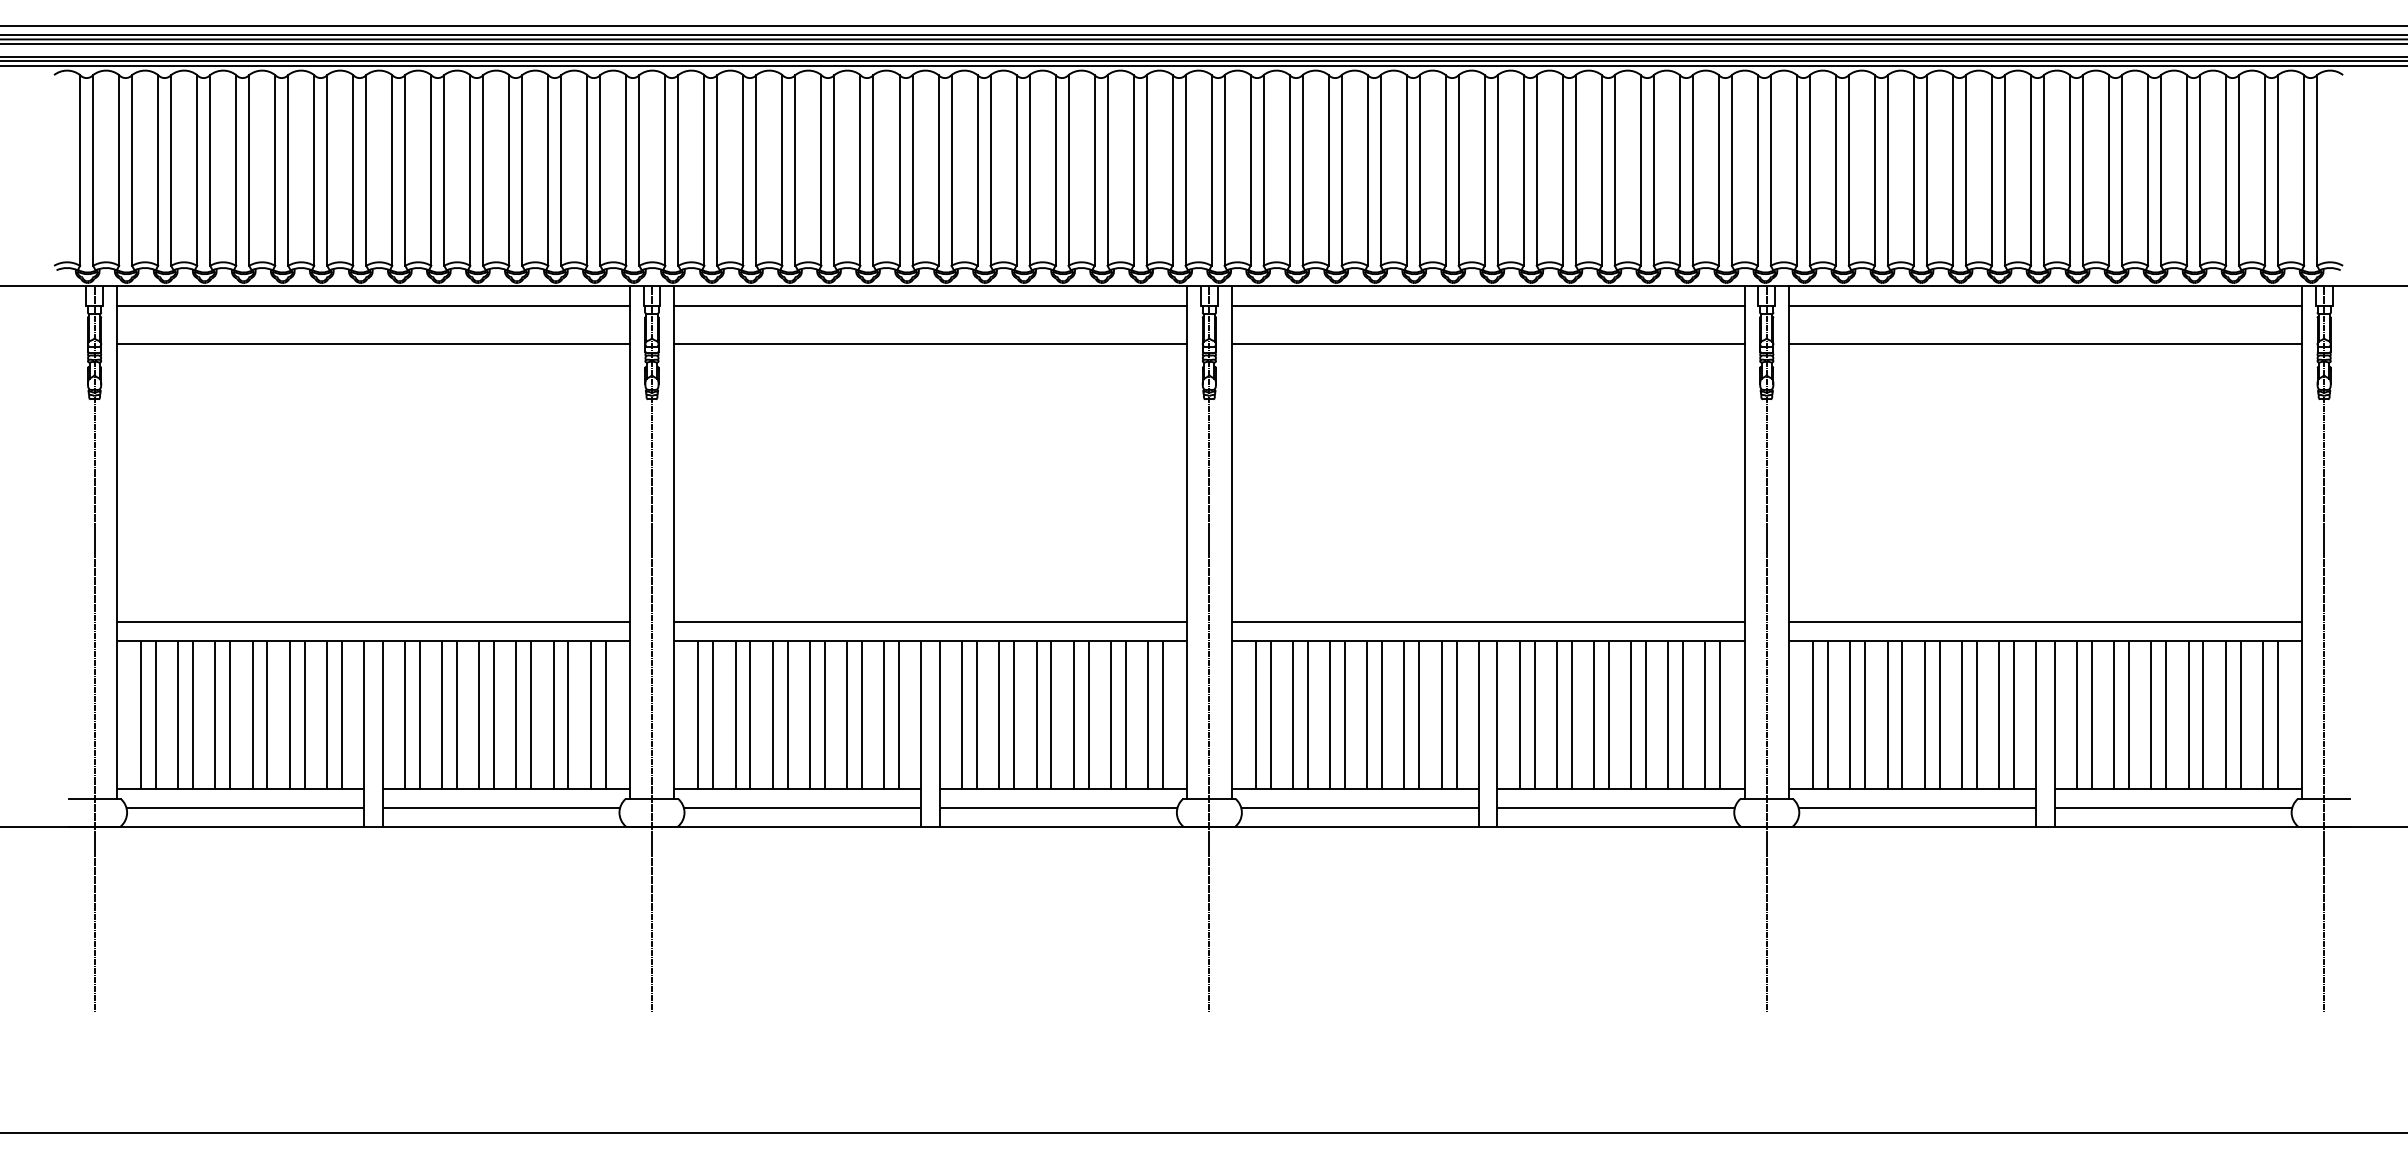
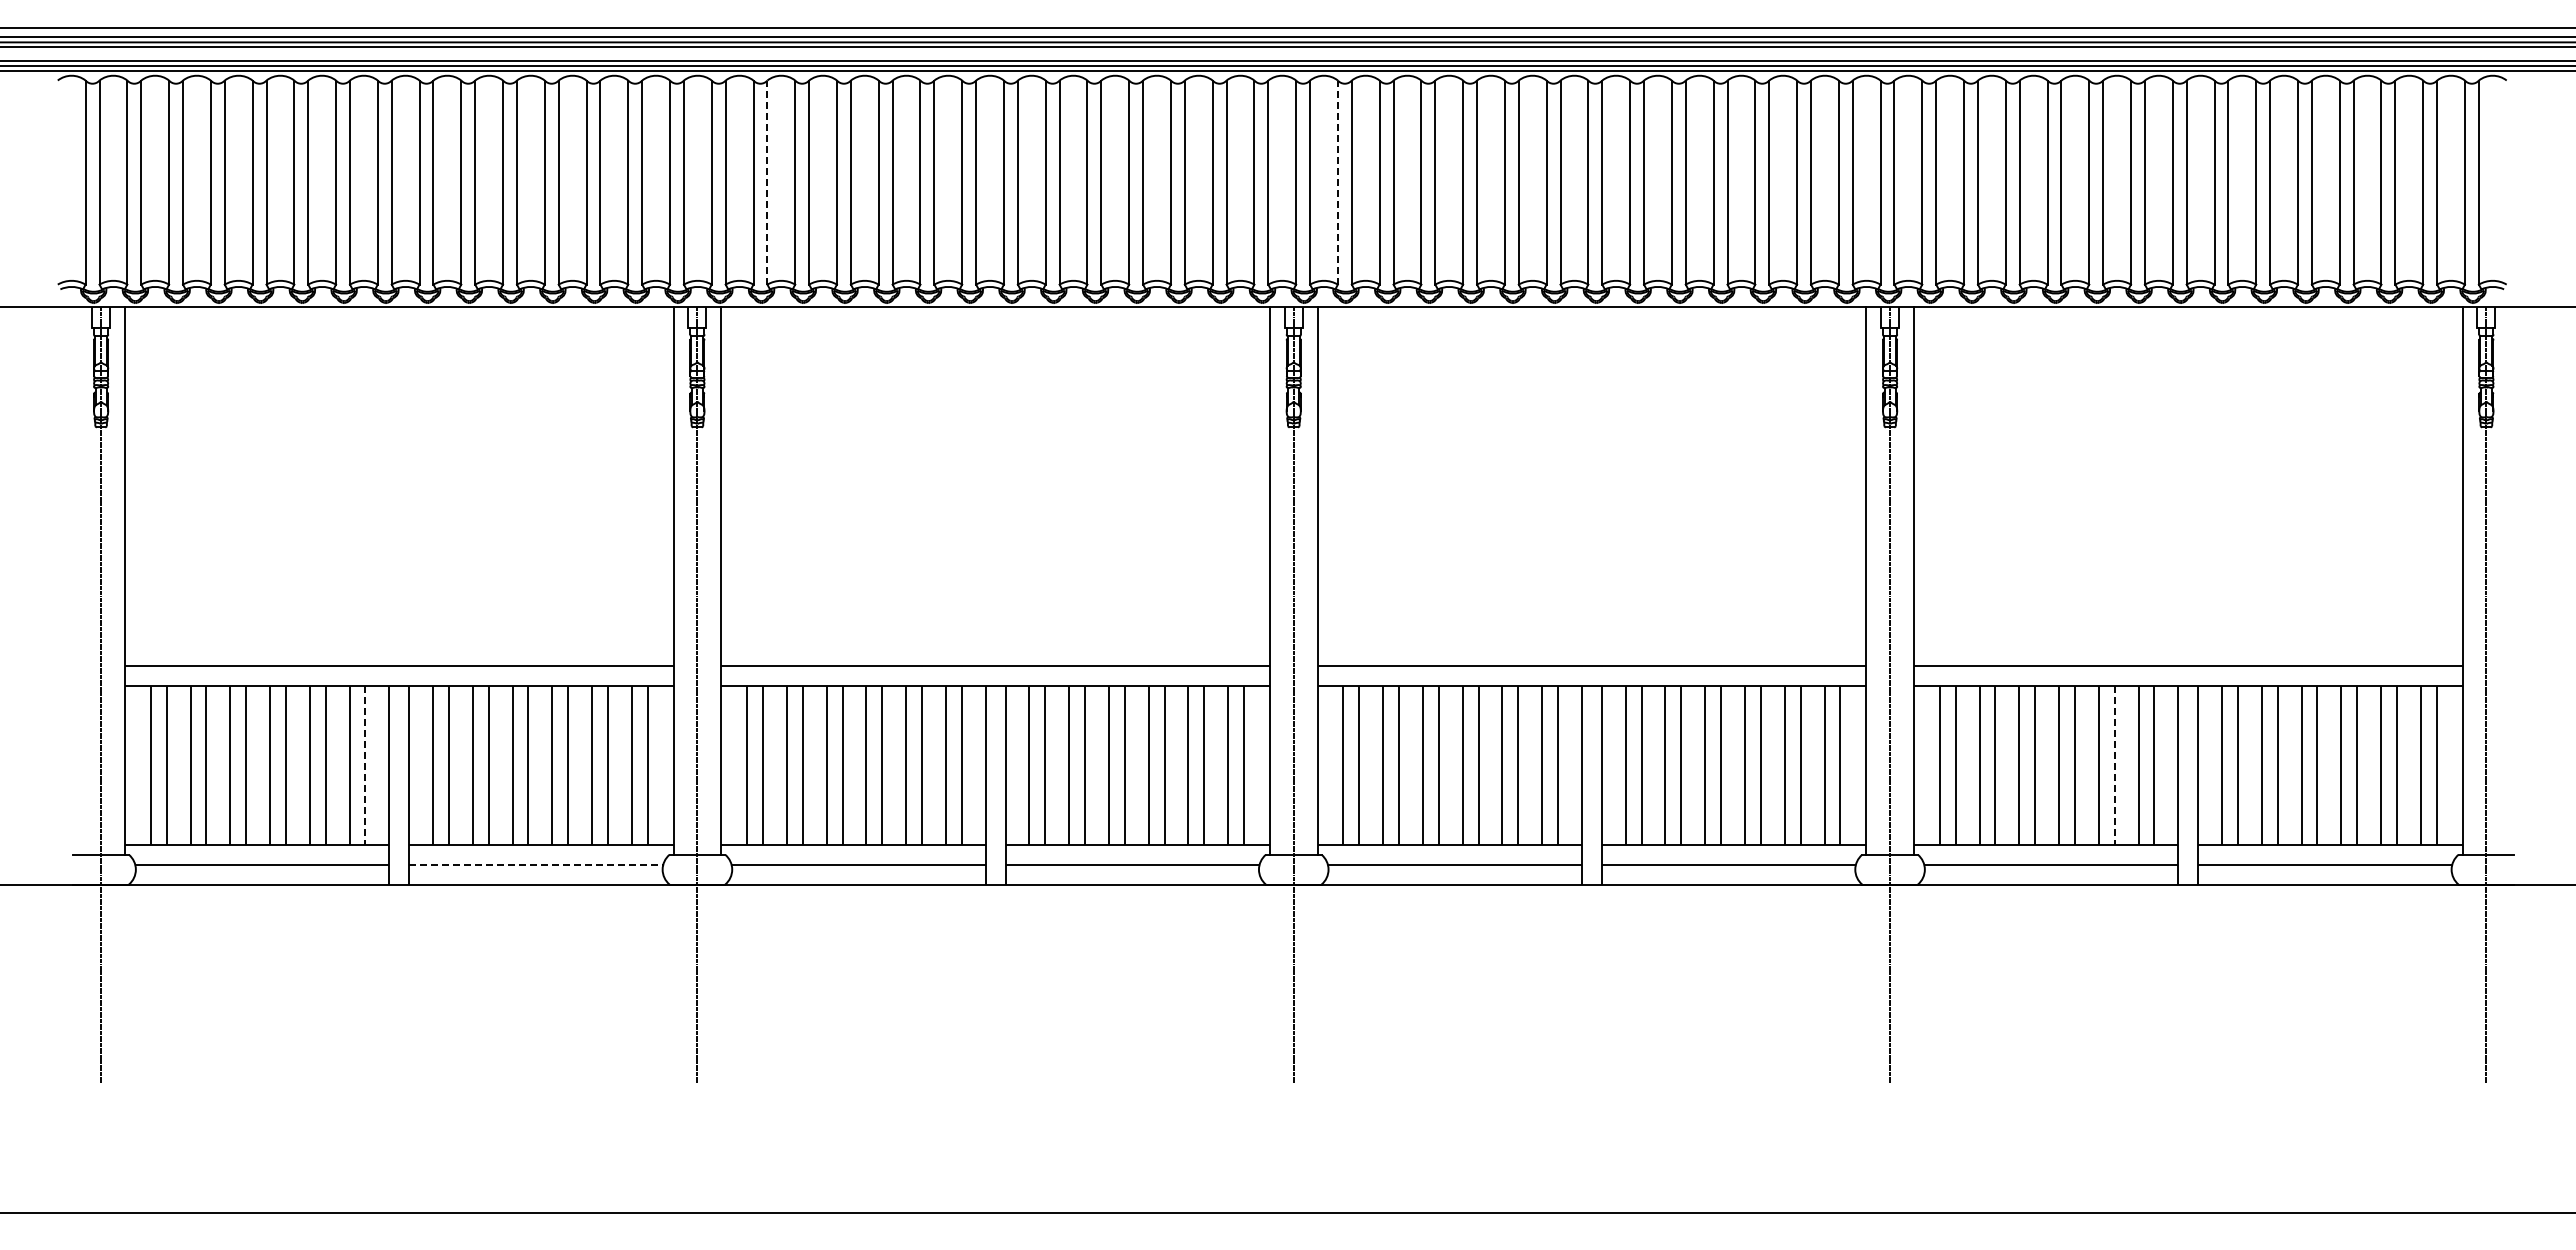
line: (717, 170) -> (767, 182), solid -> dashed
line: (1250, 170) -> (1337, 182), solid -> dashed
line: (372, 305) -> (398, 327), removed
line: (930, 305) -> (995, 327), removed
line: (1487, 305) -> (1591, 327), removed
line: (2044, 305) -> (2187, 327), removed
line: (372, 343) -> (398, 367), removed
line: (930, 343) -> (995, 367), removed
line: (1487, 343) -> (1591, 367), removed
line: (2044, 343) -> (2187, 367), removed
line: (341, 715) -> (365, 765), solid -> dashed
line: (1976, 715) -> (2114, 765), solid -> dashed
line: (501, 807) -> (536, 864), solid -> dashed

